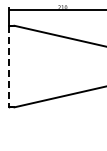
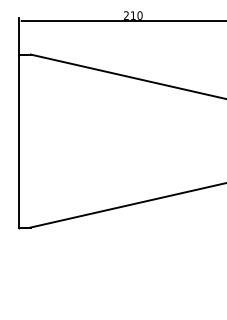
line: (9, 66) -> (20, 140), dashed -> solid

